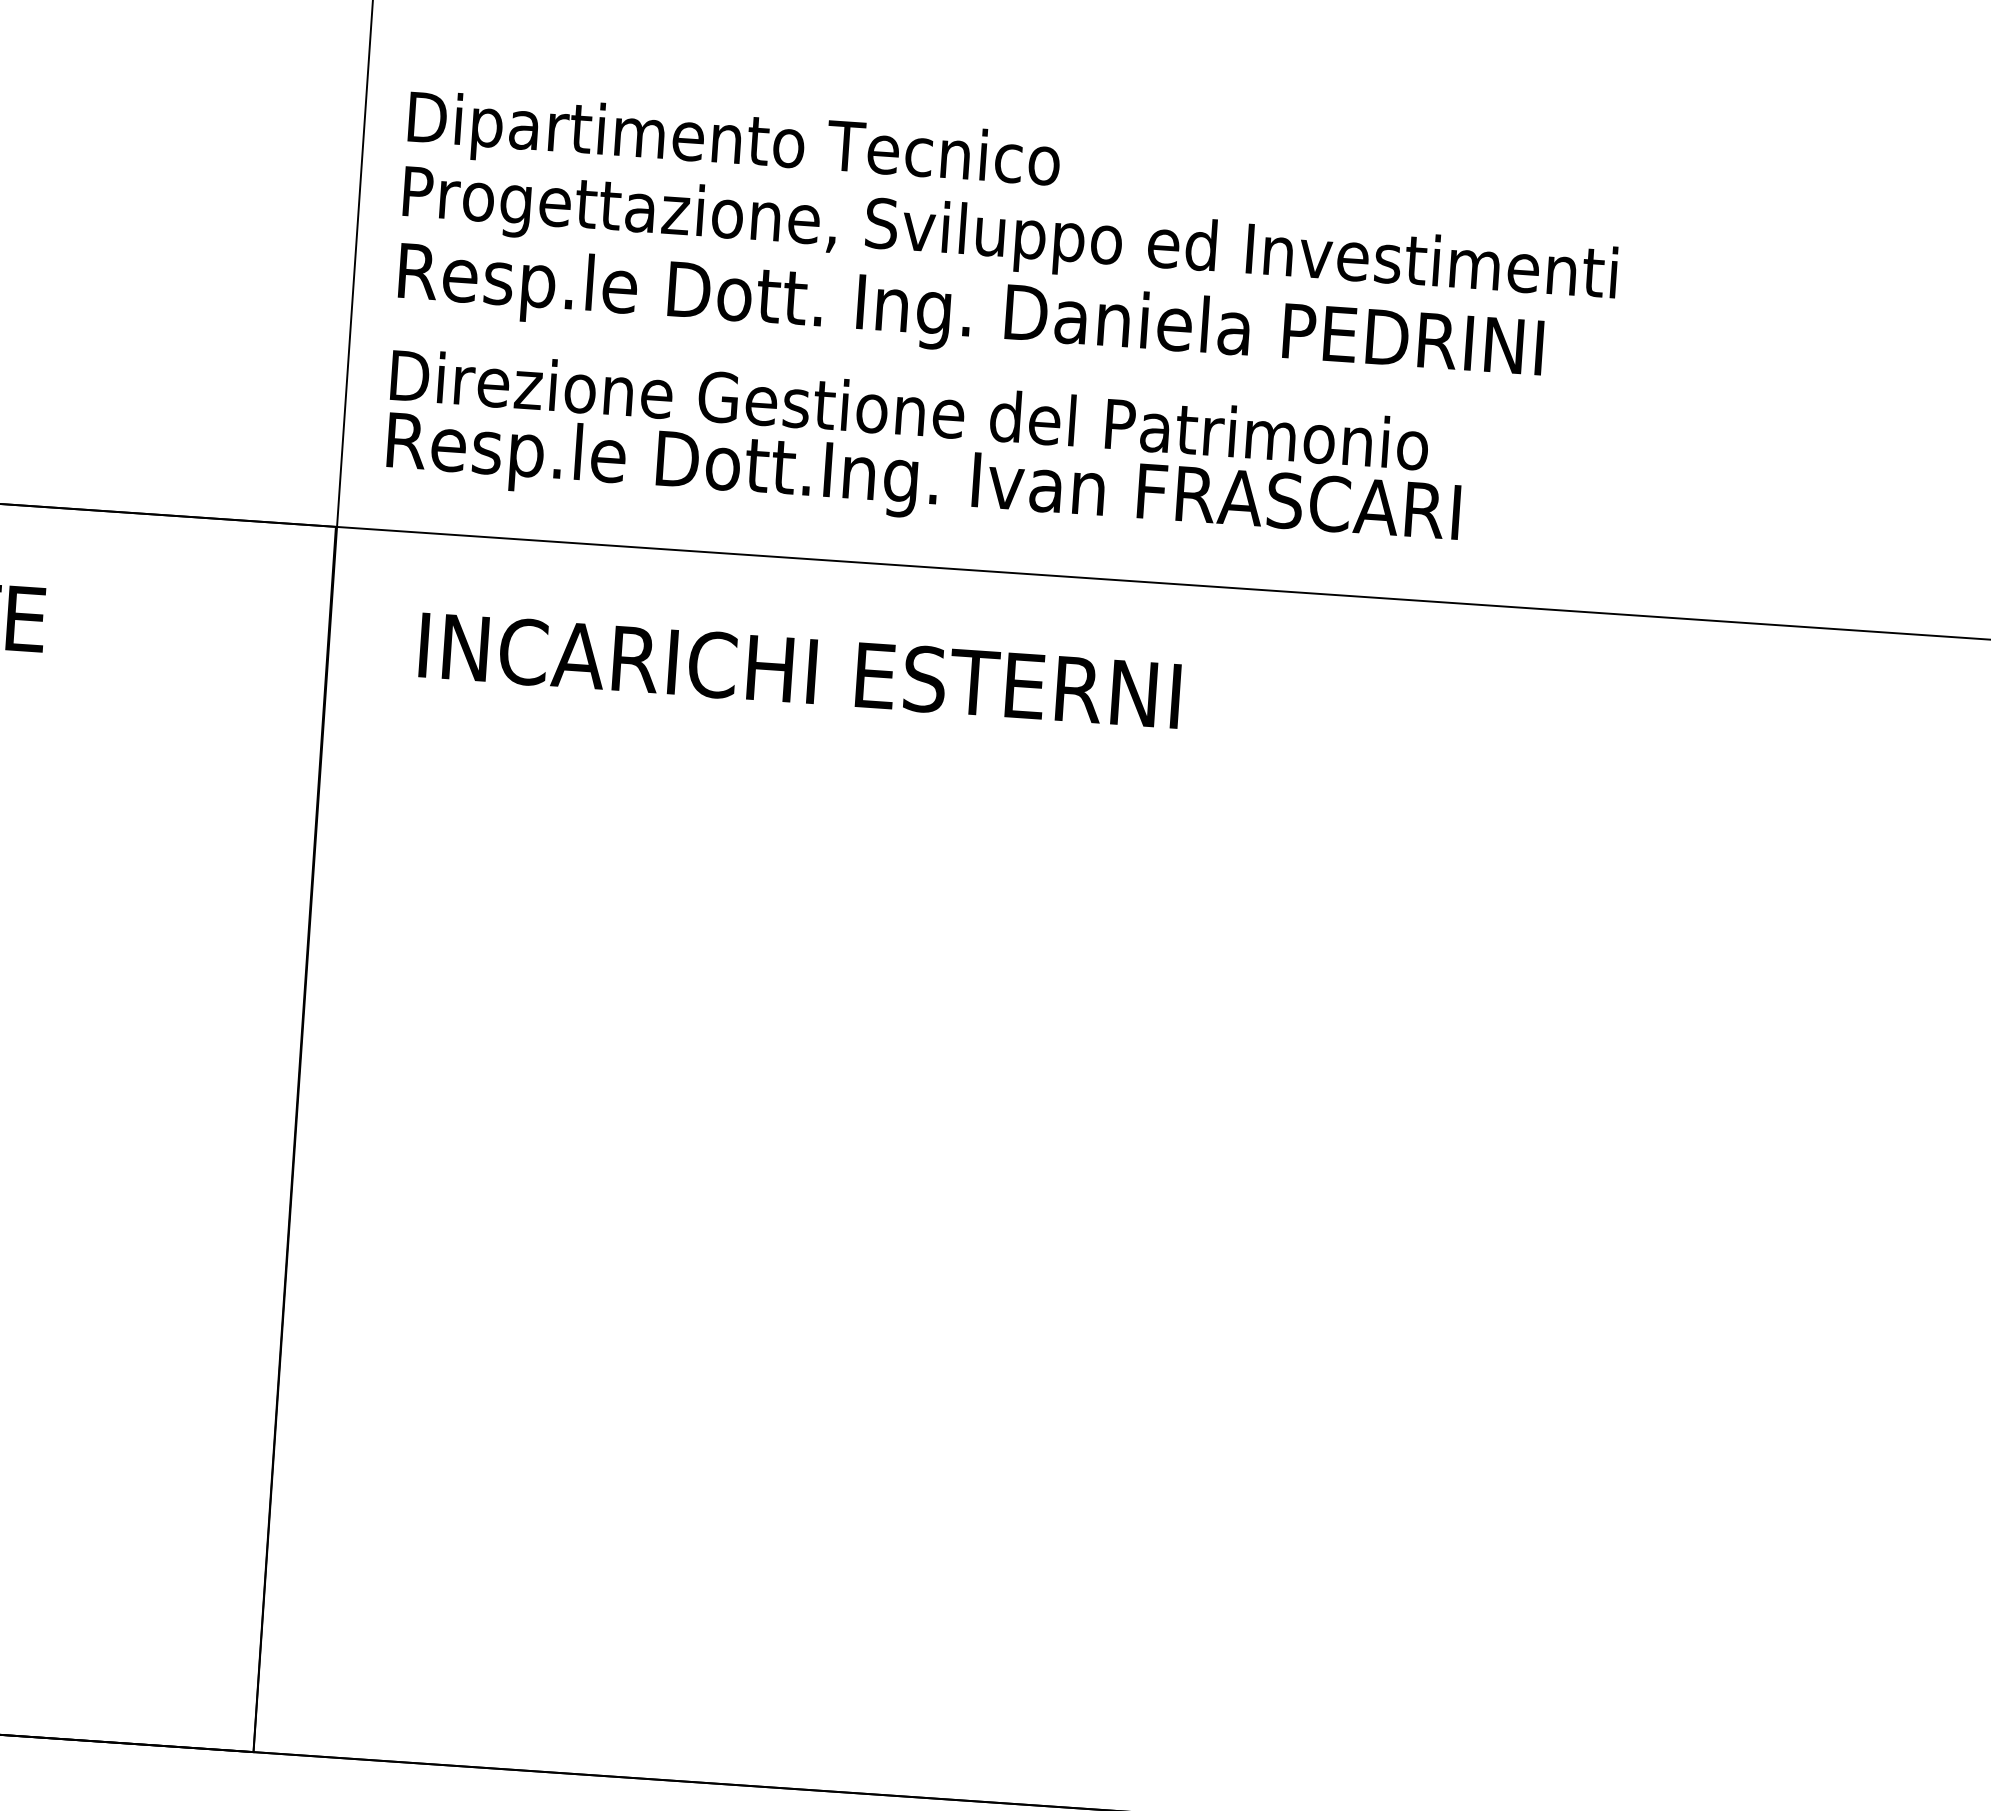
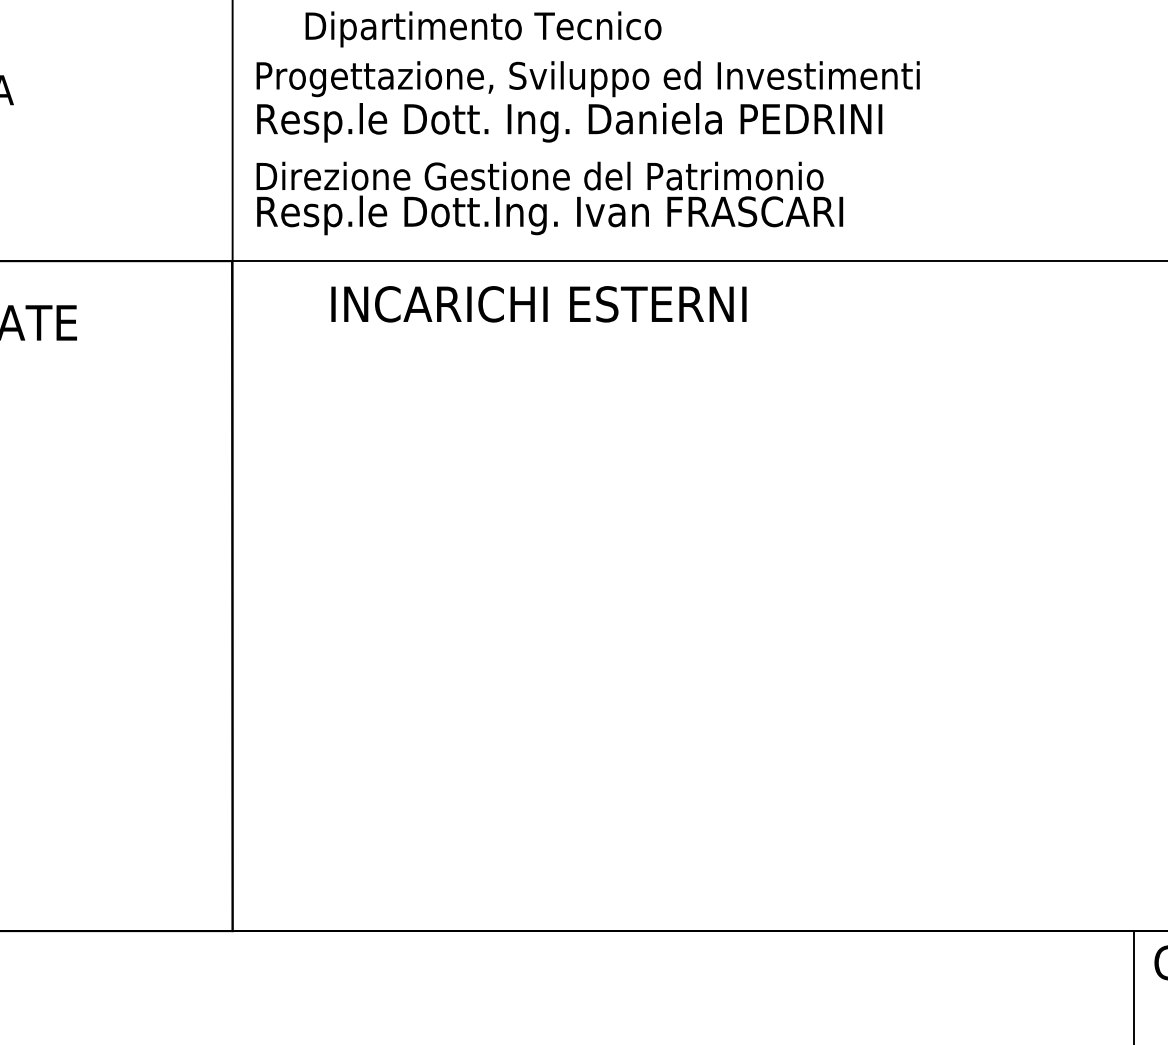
text: (733, 144) -> (483, 29), moved
text: (799, 671) -> (538, 304), moved

